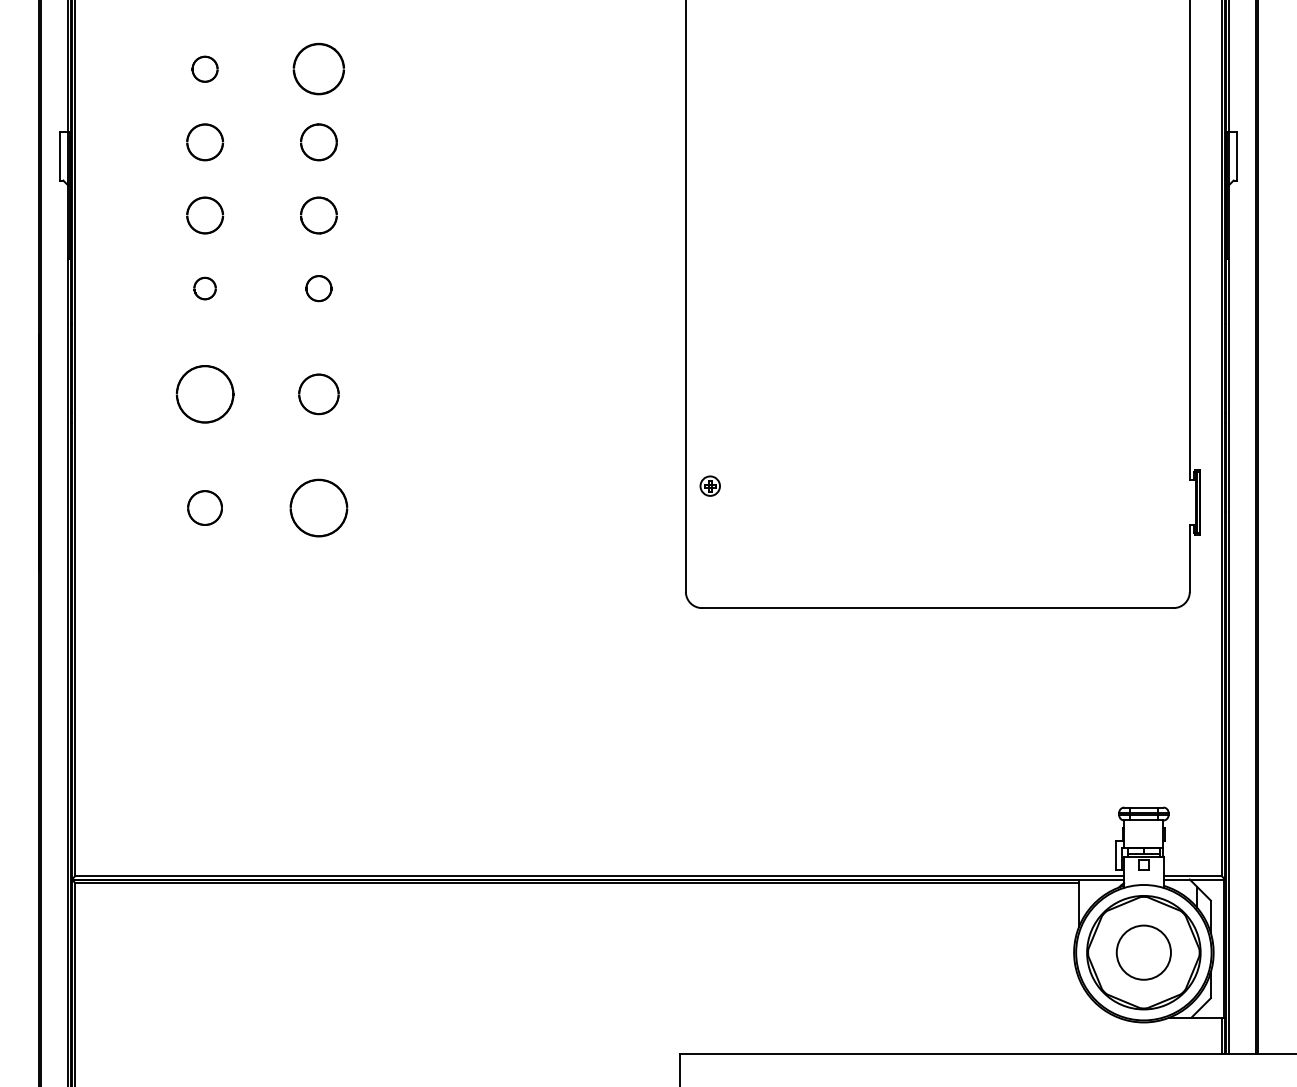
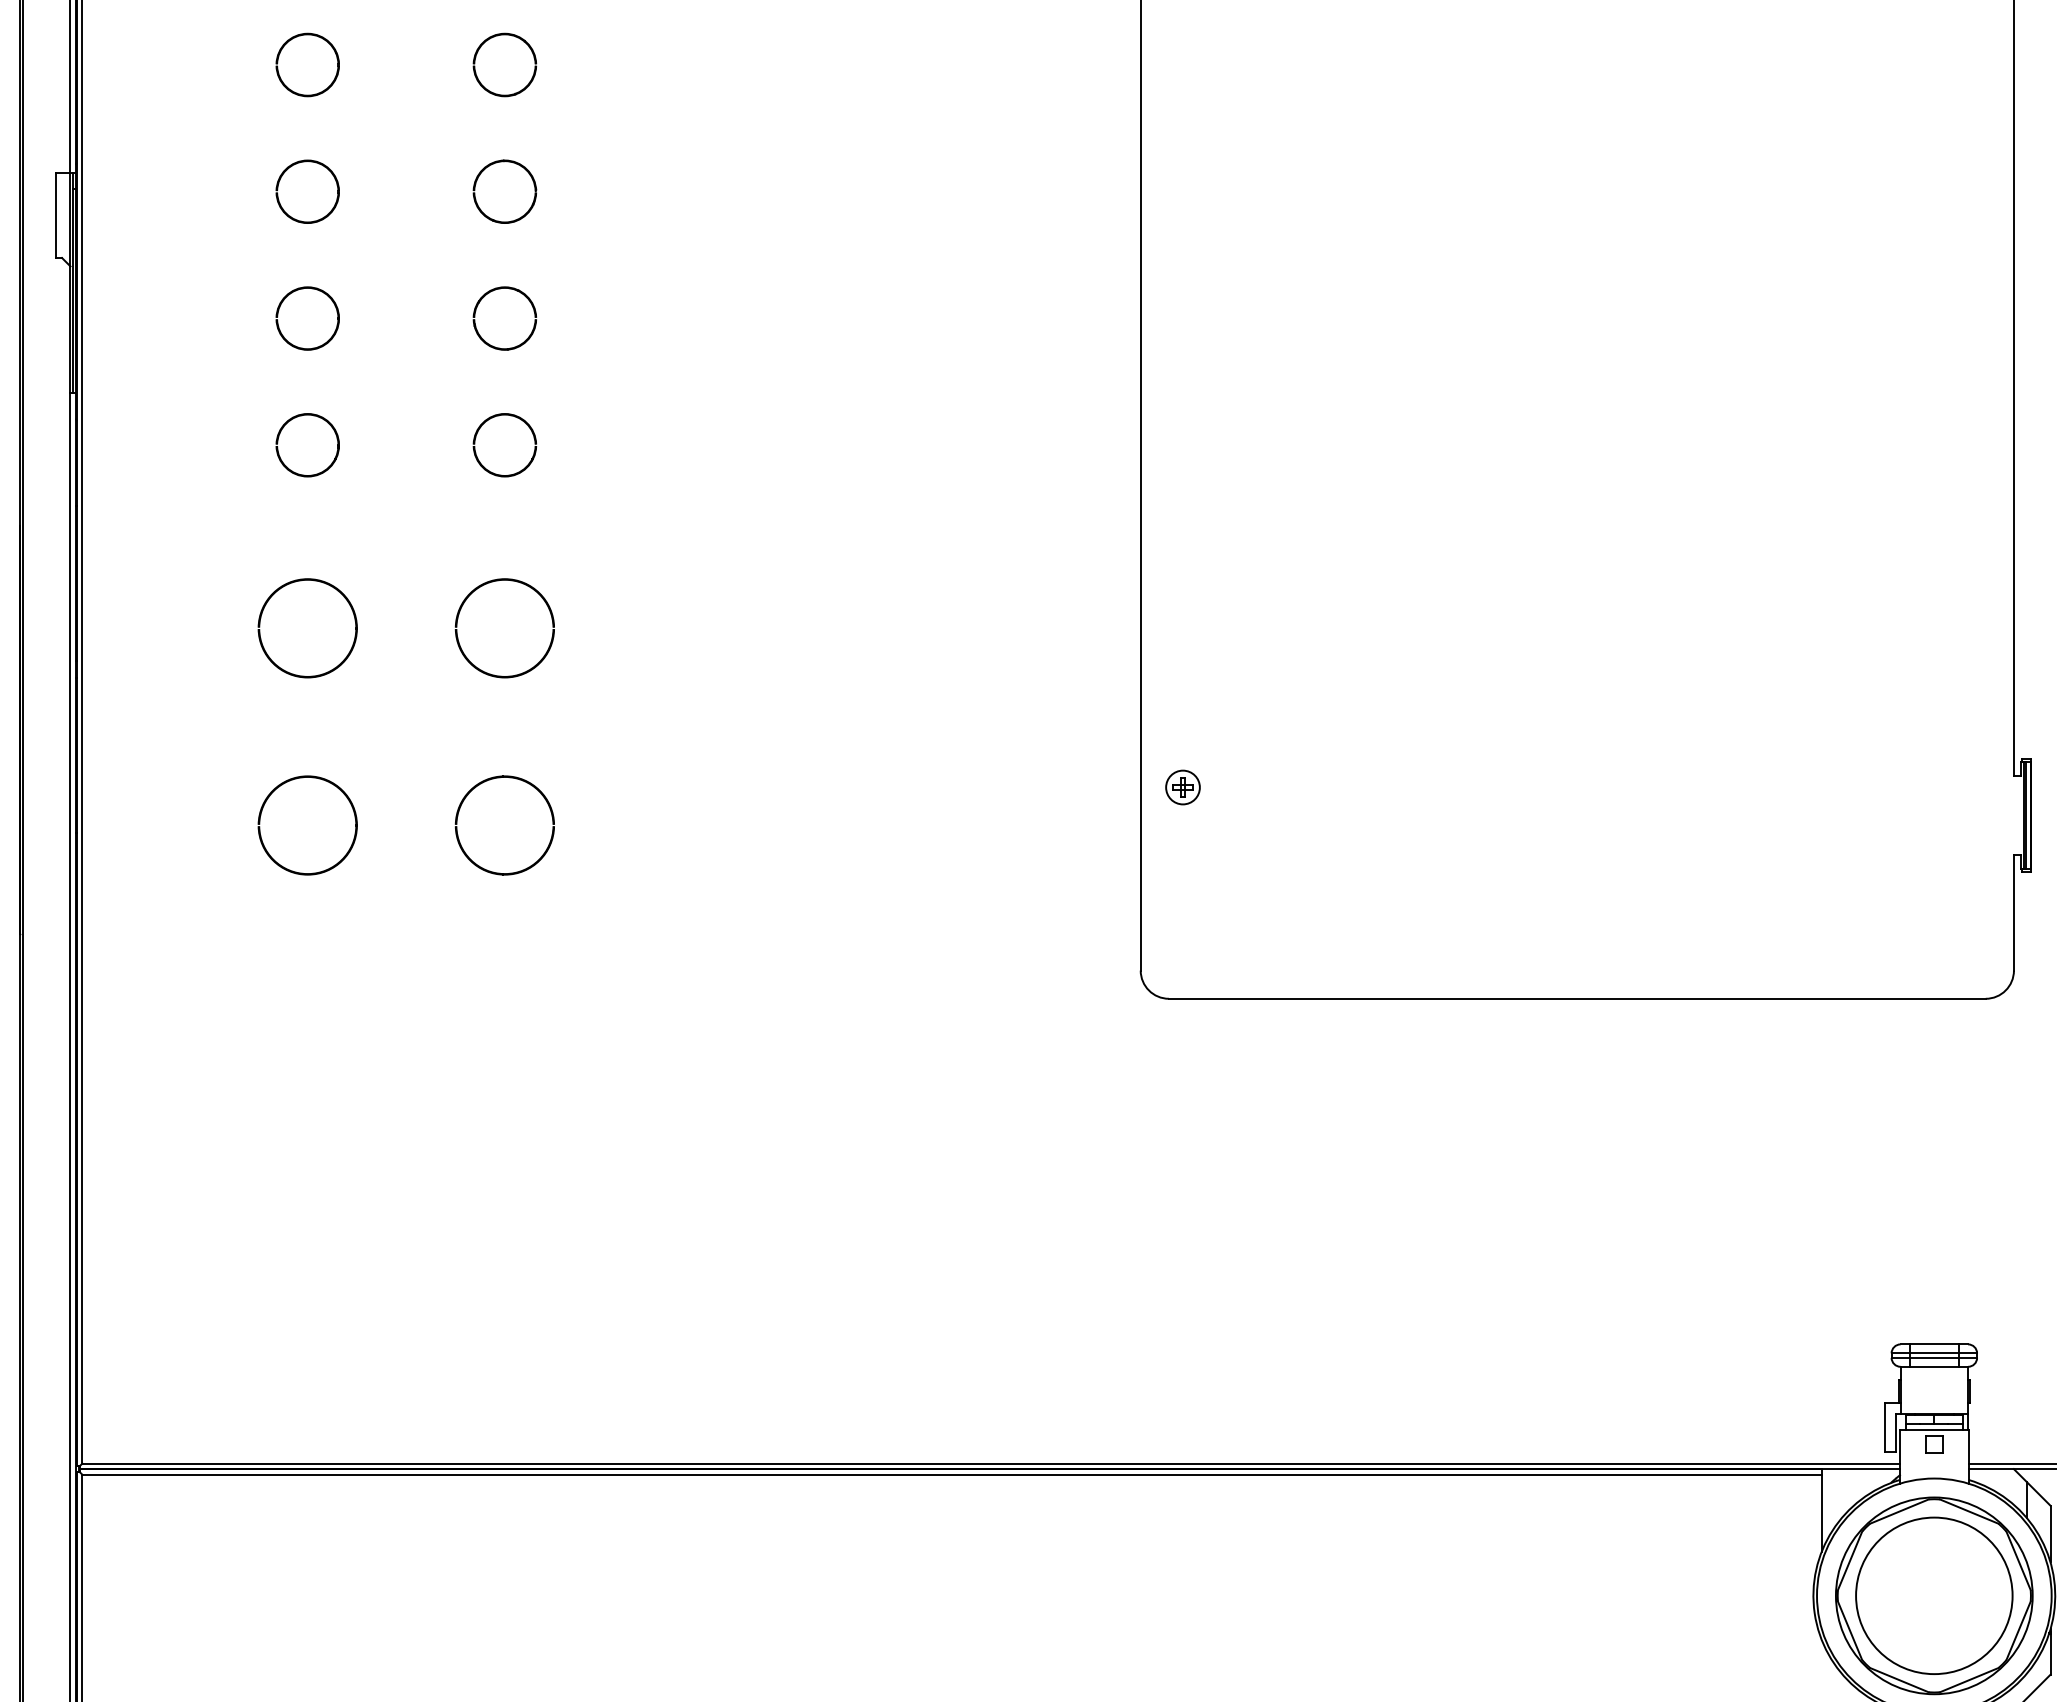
part: (204, 69) -> (306, 65), size x1.43
part: (318, 69) -> (504, 65), size x0.71
part: (204, 288) -> (306, 445), size x1.67
part: (318, 288) -> (504, 445), size x1.43
part: (318, 394) -> (504, 628), size x1.43
part: (204, 507) -> (306, 824), size x1.67
circle: (1143, 952) -> (1933, 1595), size x1.67

